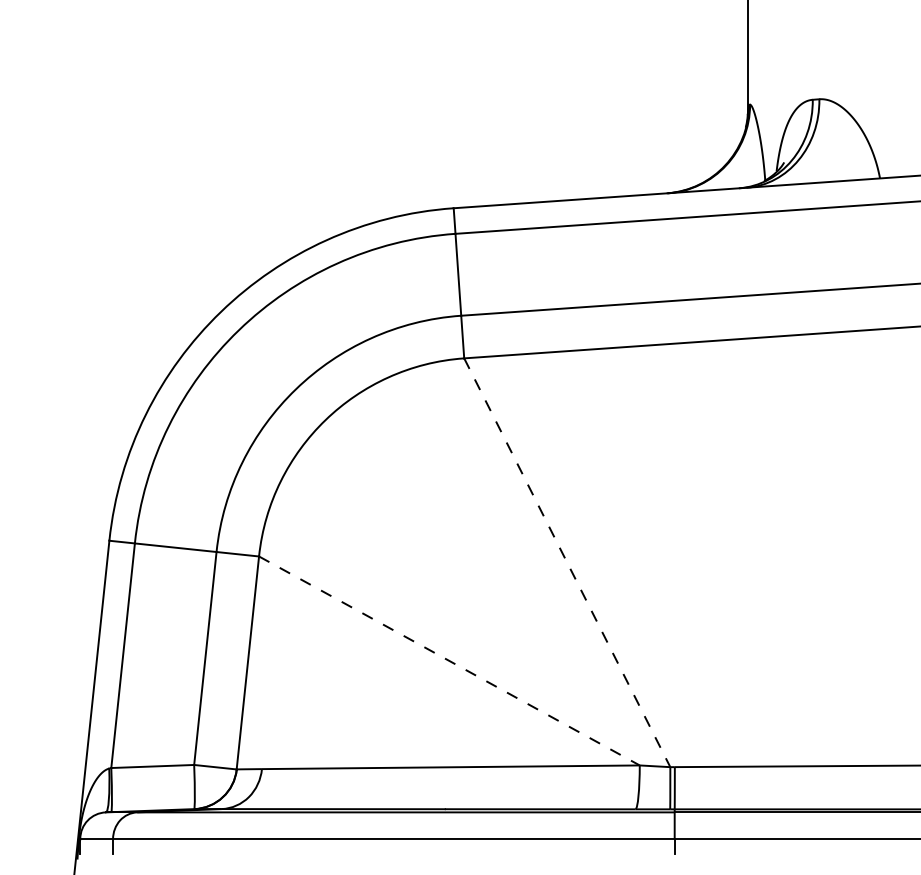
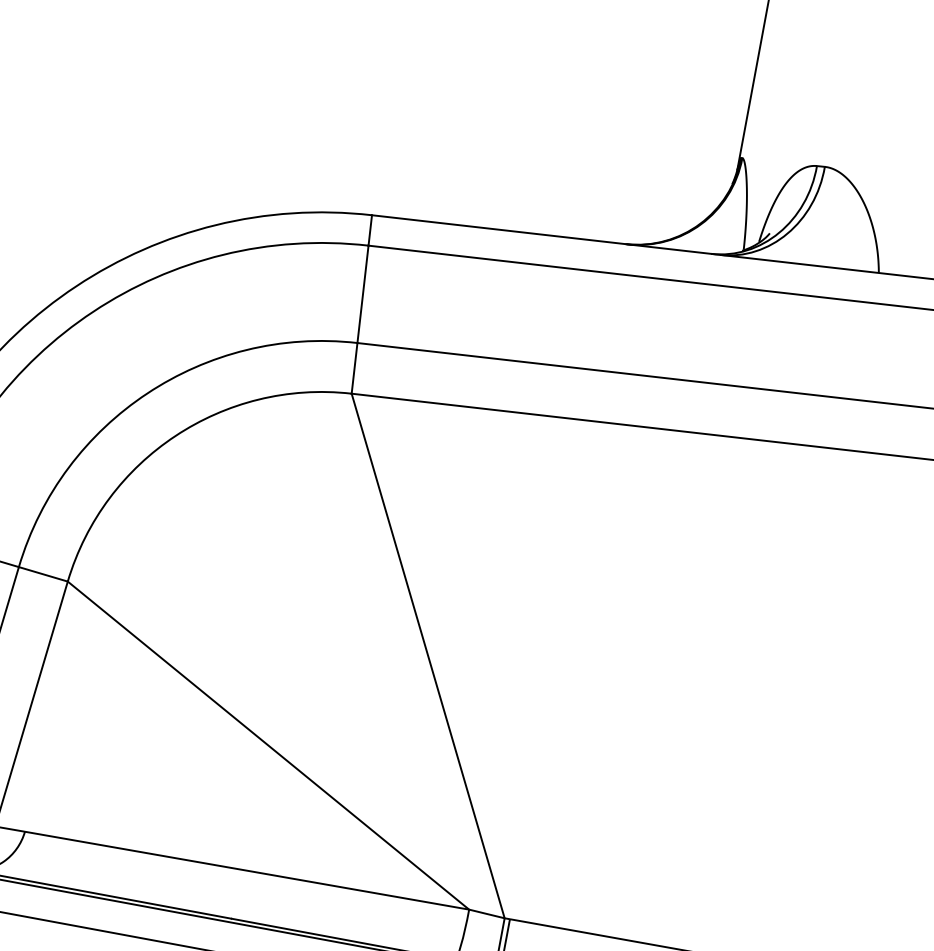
line: (567, 562) -> (428, 655), dashed -> solid
line: (449, 661) -> (268, 746), dashed -> solid

